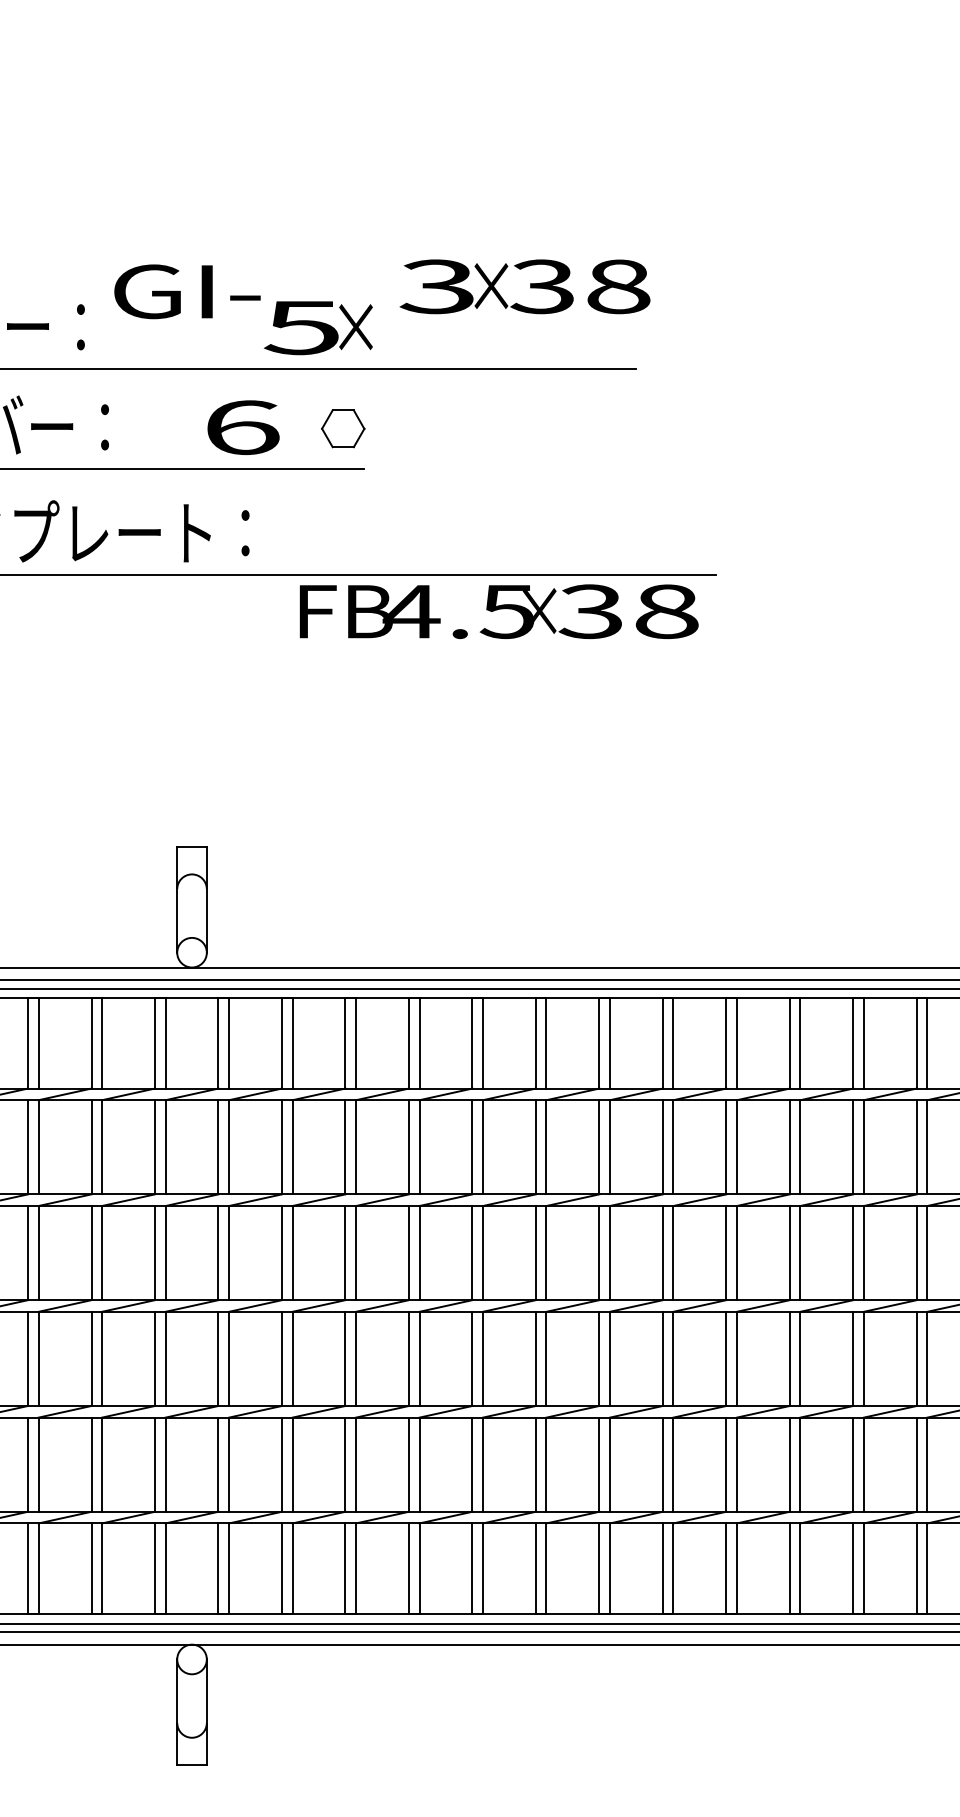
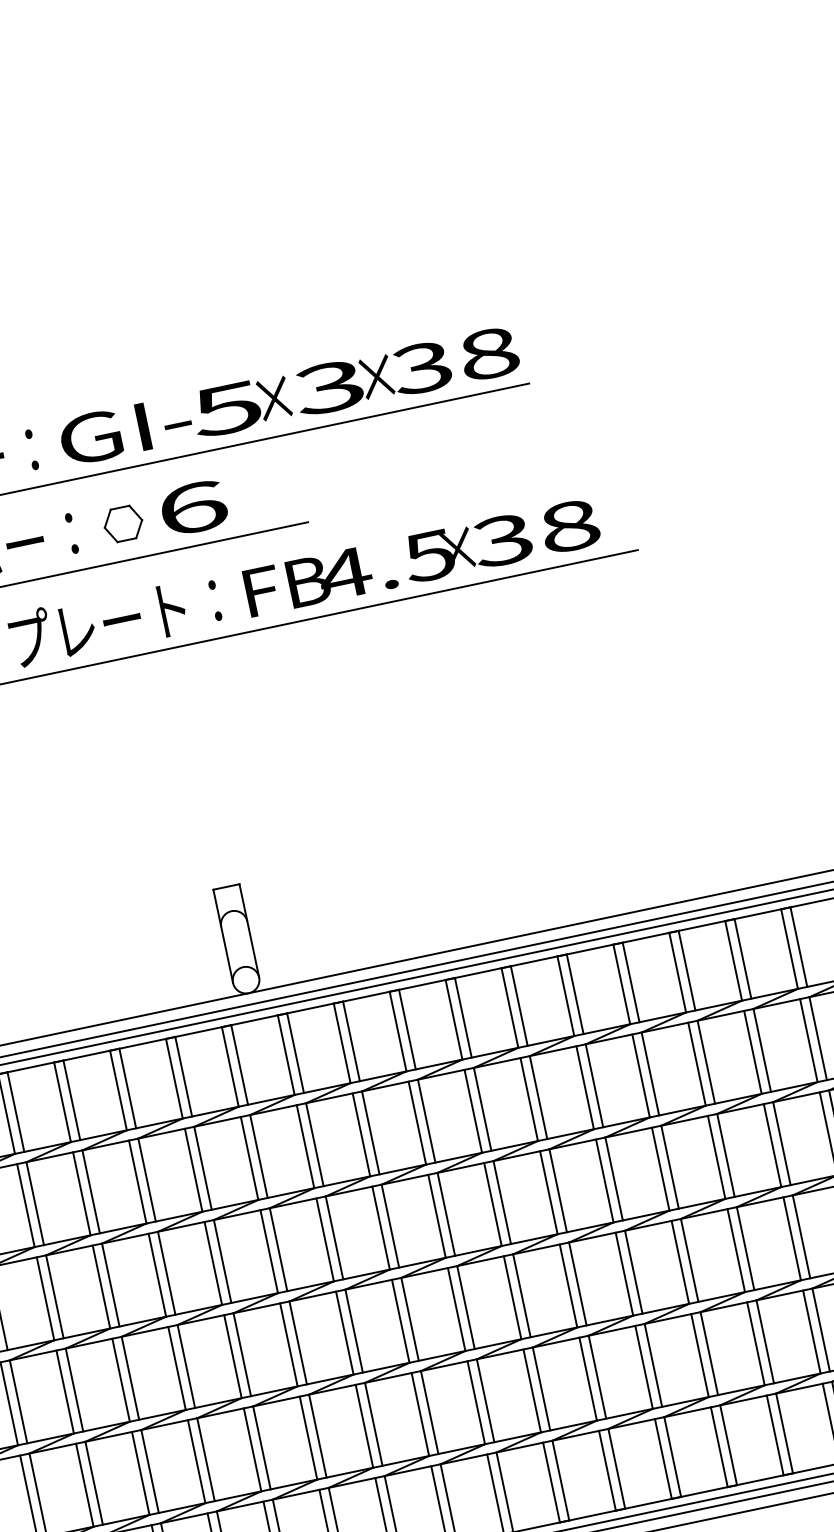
text: (524, 286) -> (406, 371), moved
text: (187, 291) -> (126, 430), moved
part: (343, 428) -> (123, 523), moved
text: (498, 611) -> (421, 557), moved

